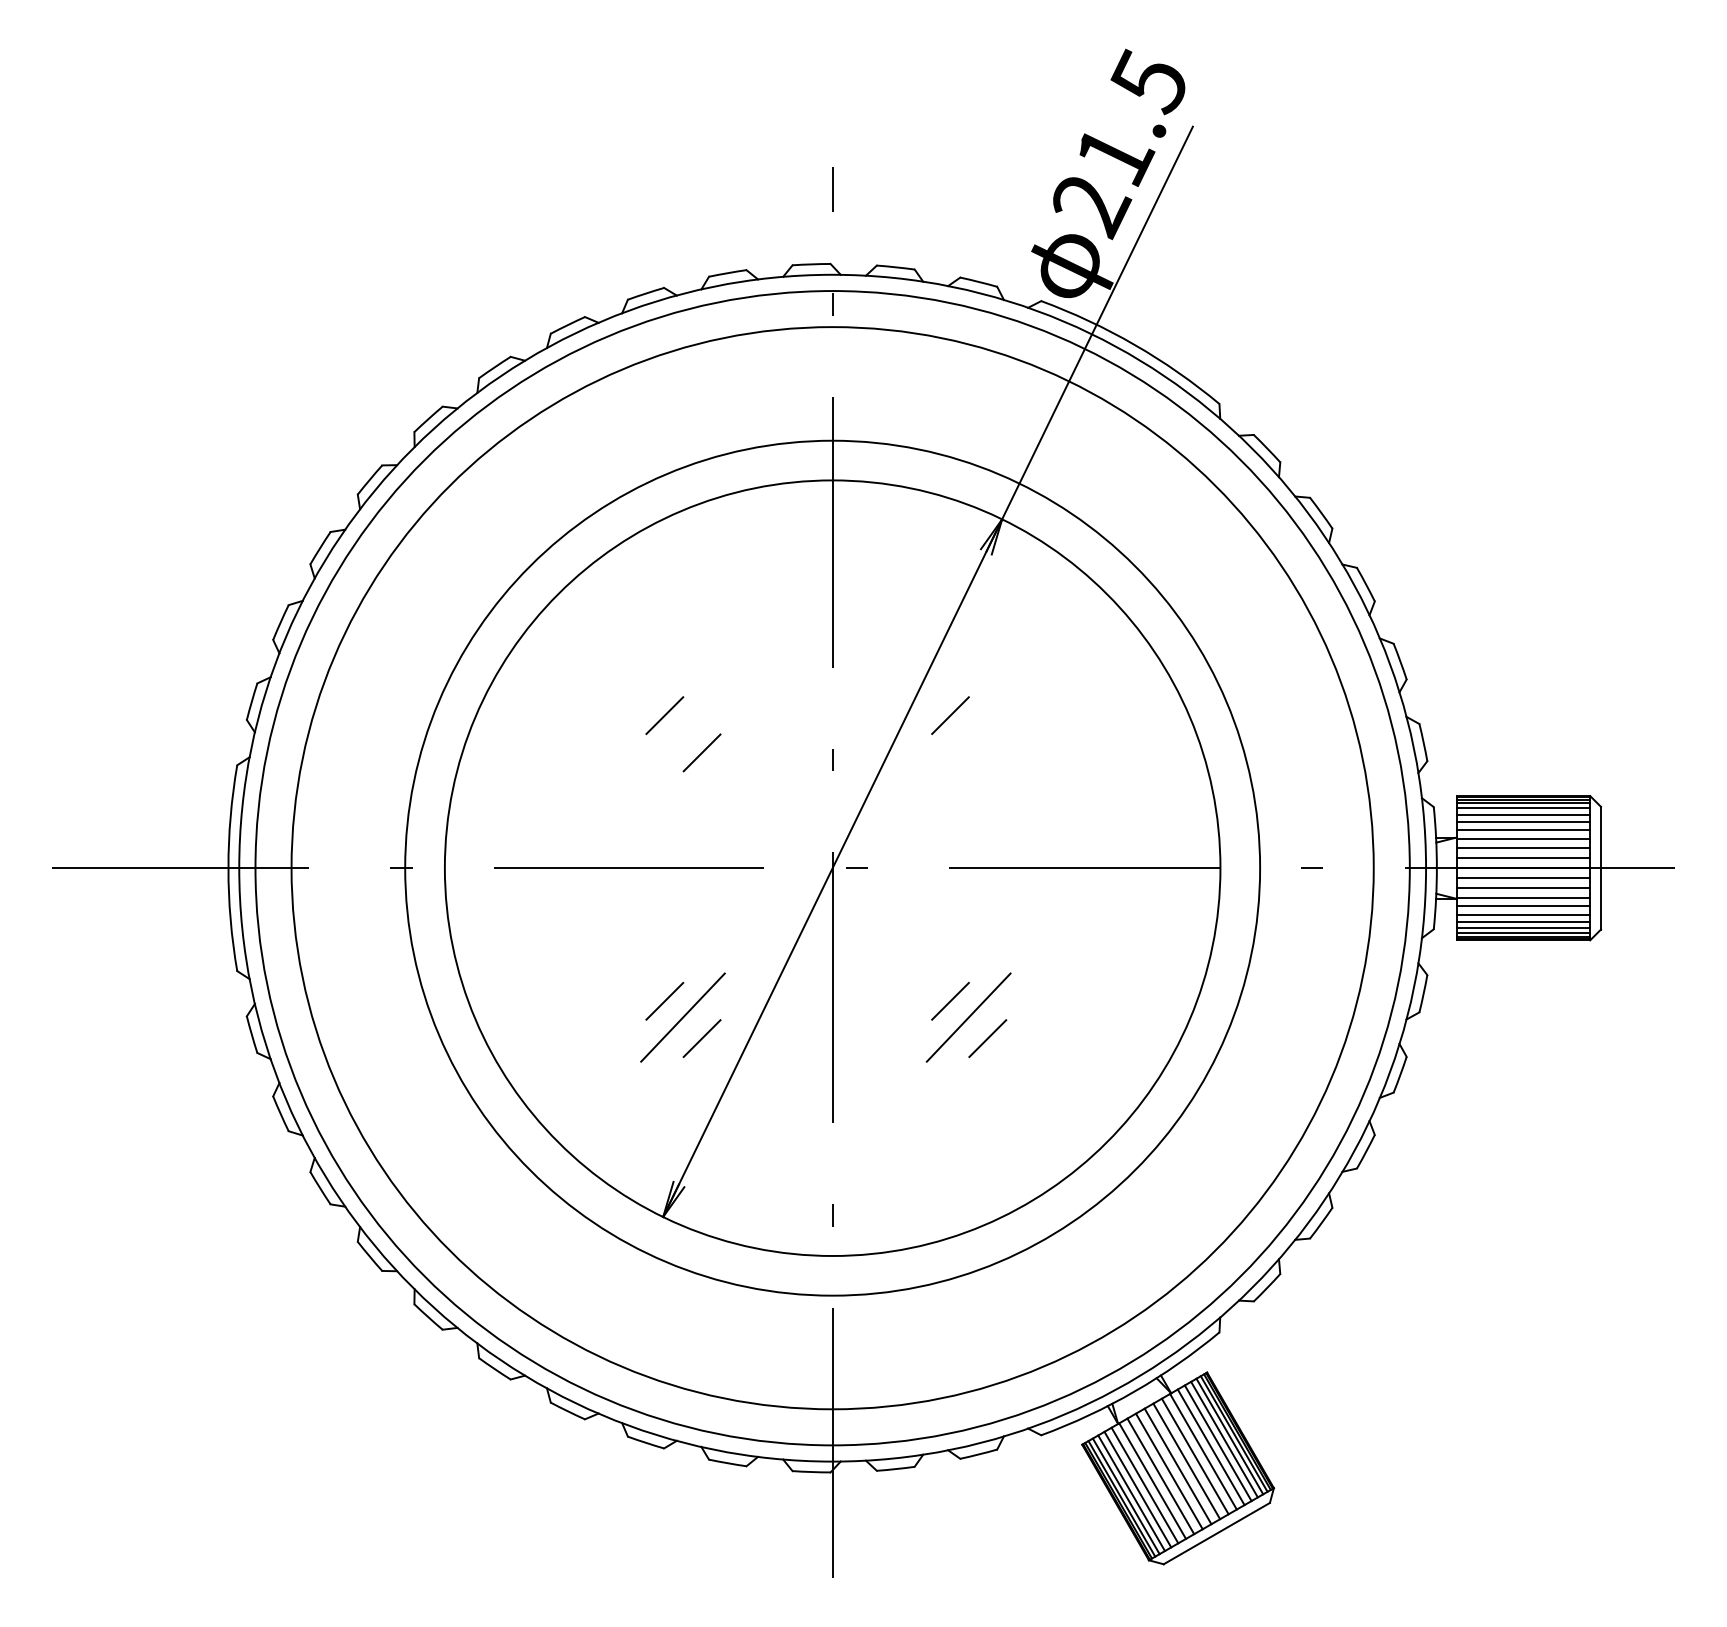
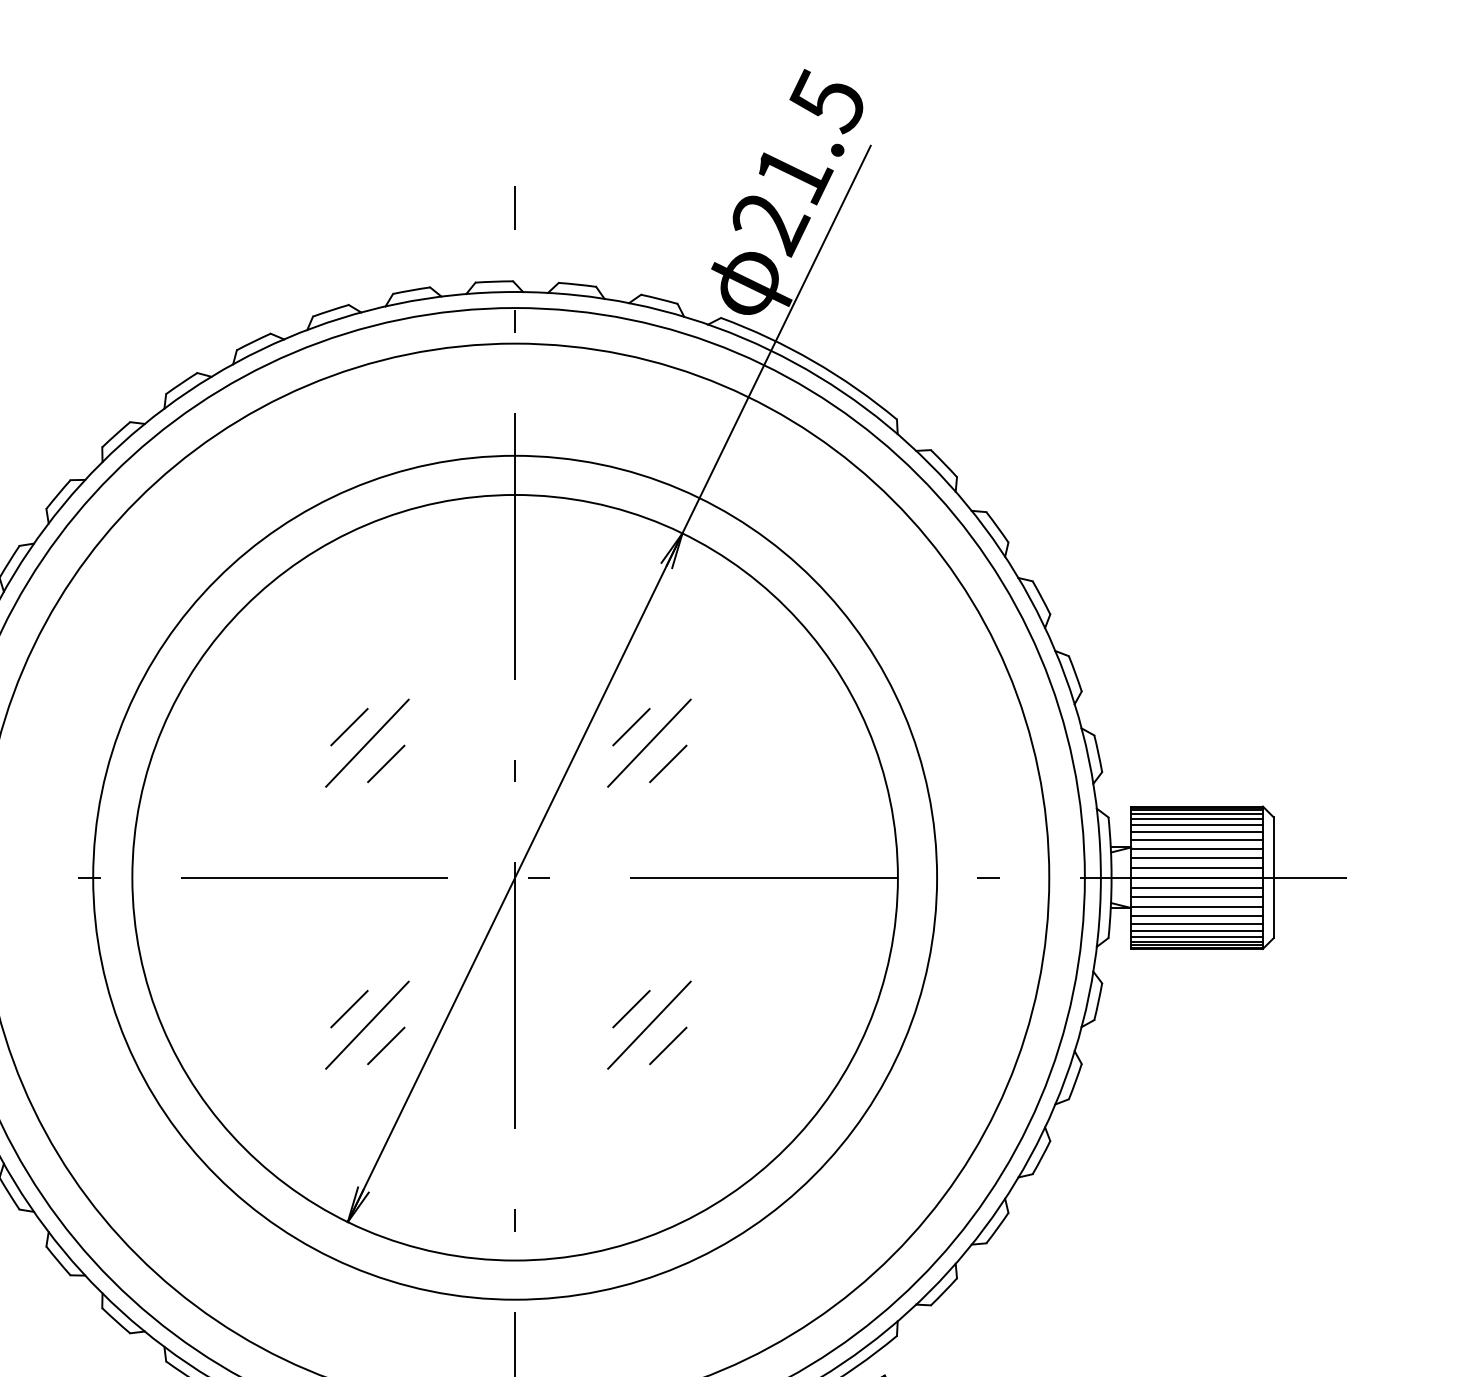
line: (682, 731) -> (366, 742), added
line: (968, 731) -> (649, 742), added
line: (987, 752) -> (667, 763), added

